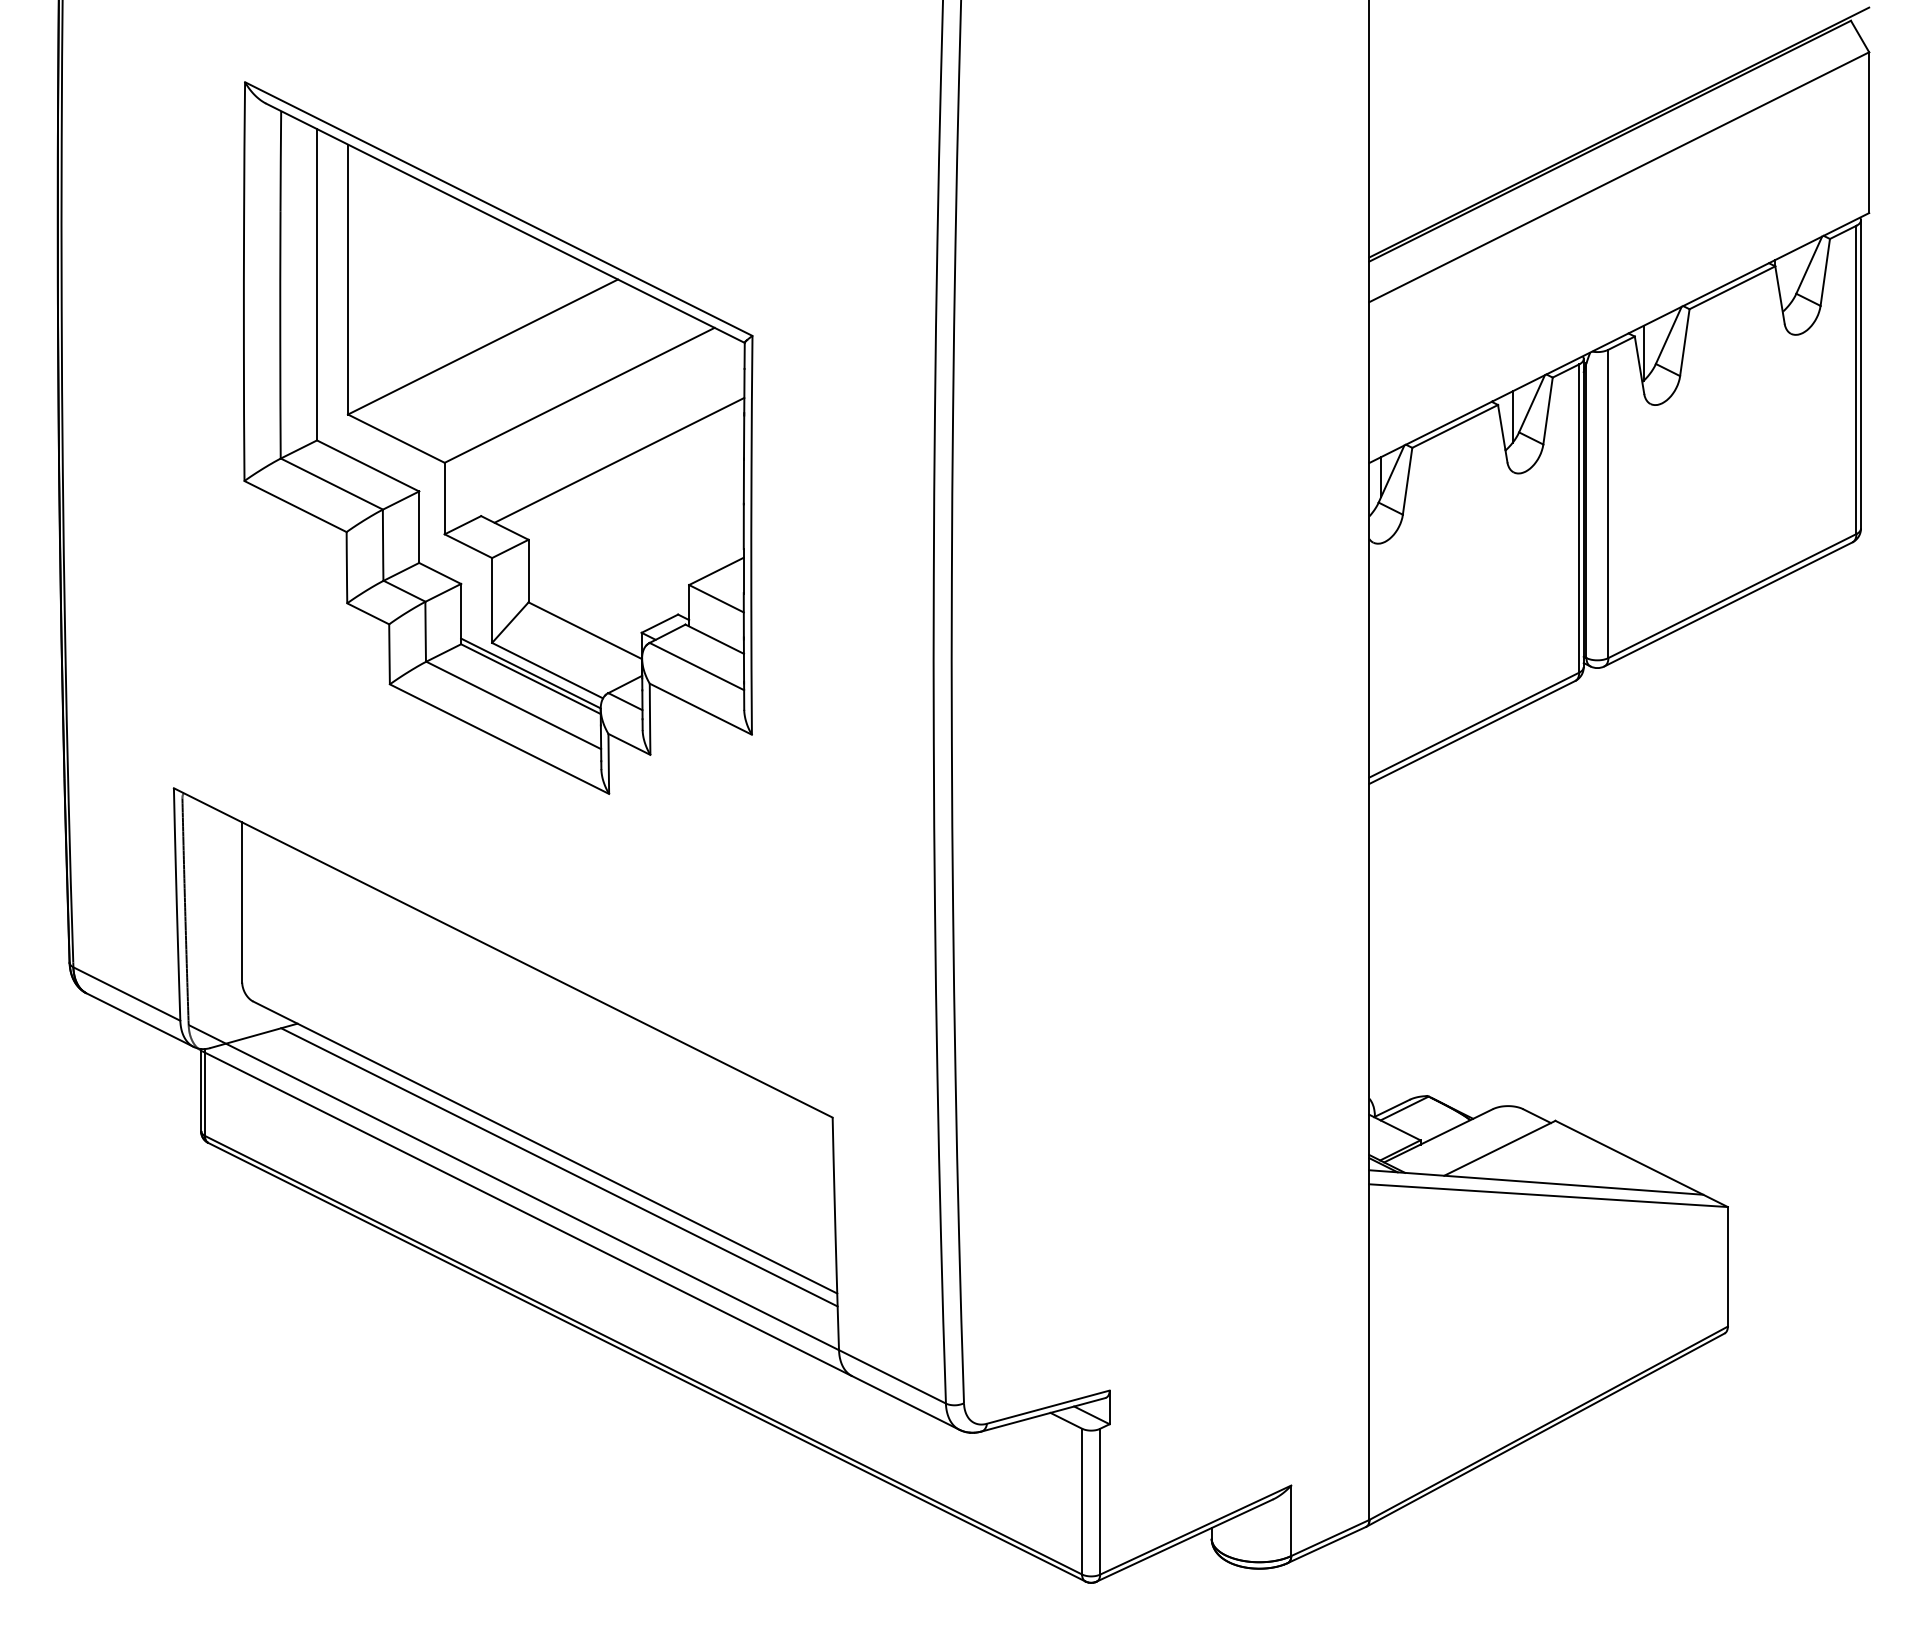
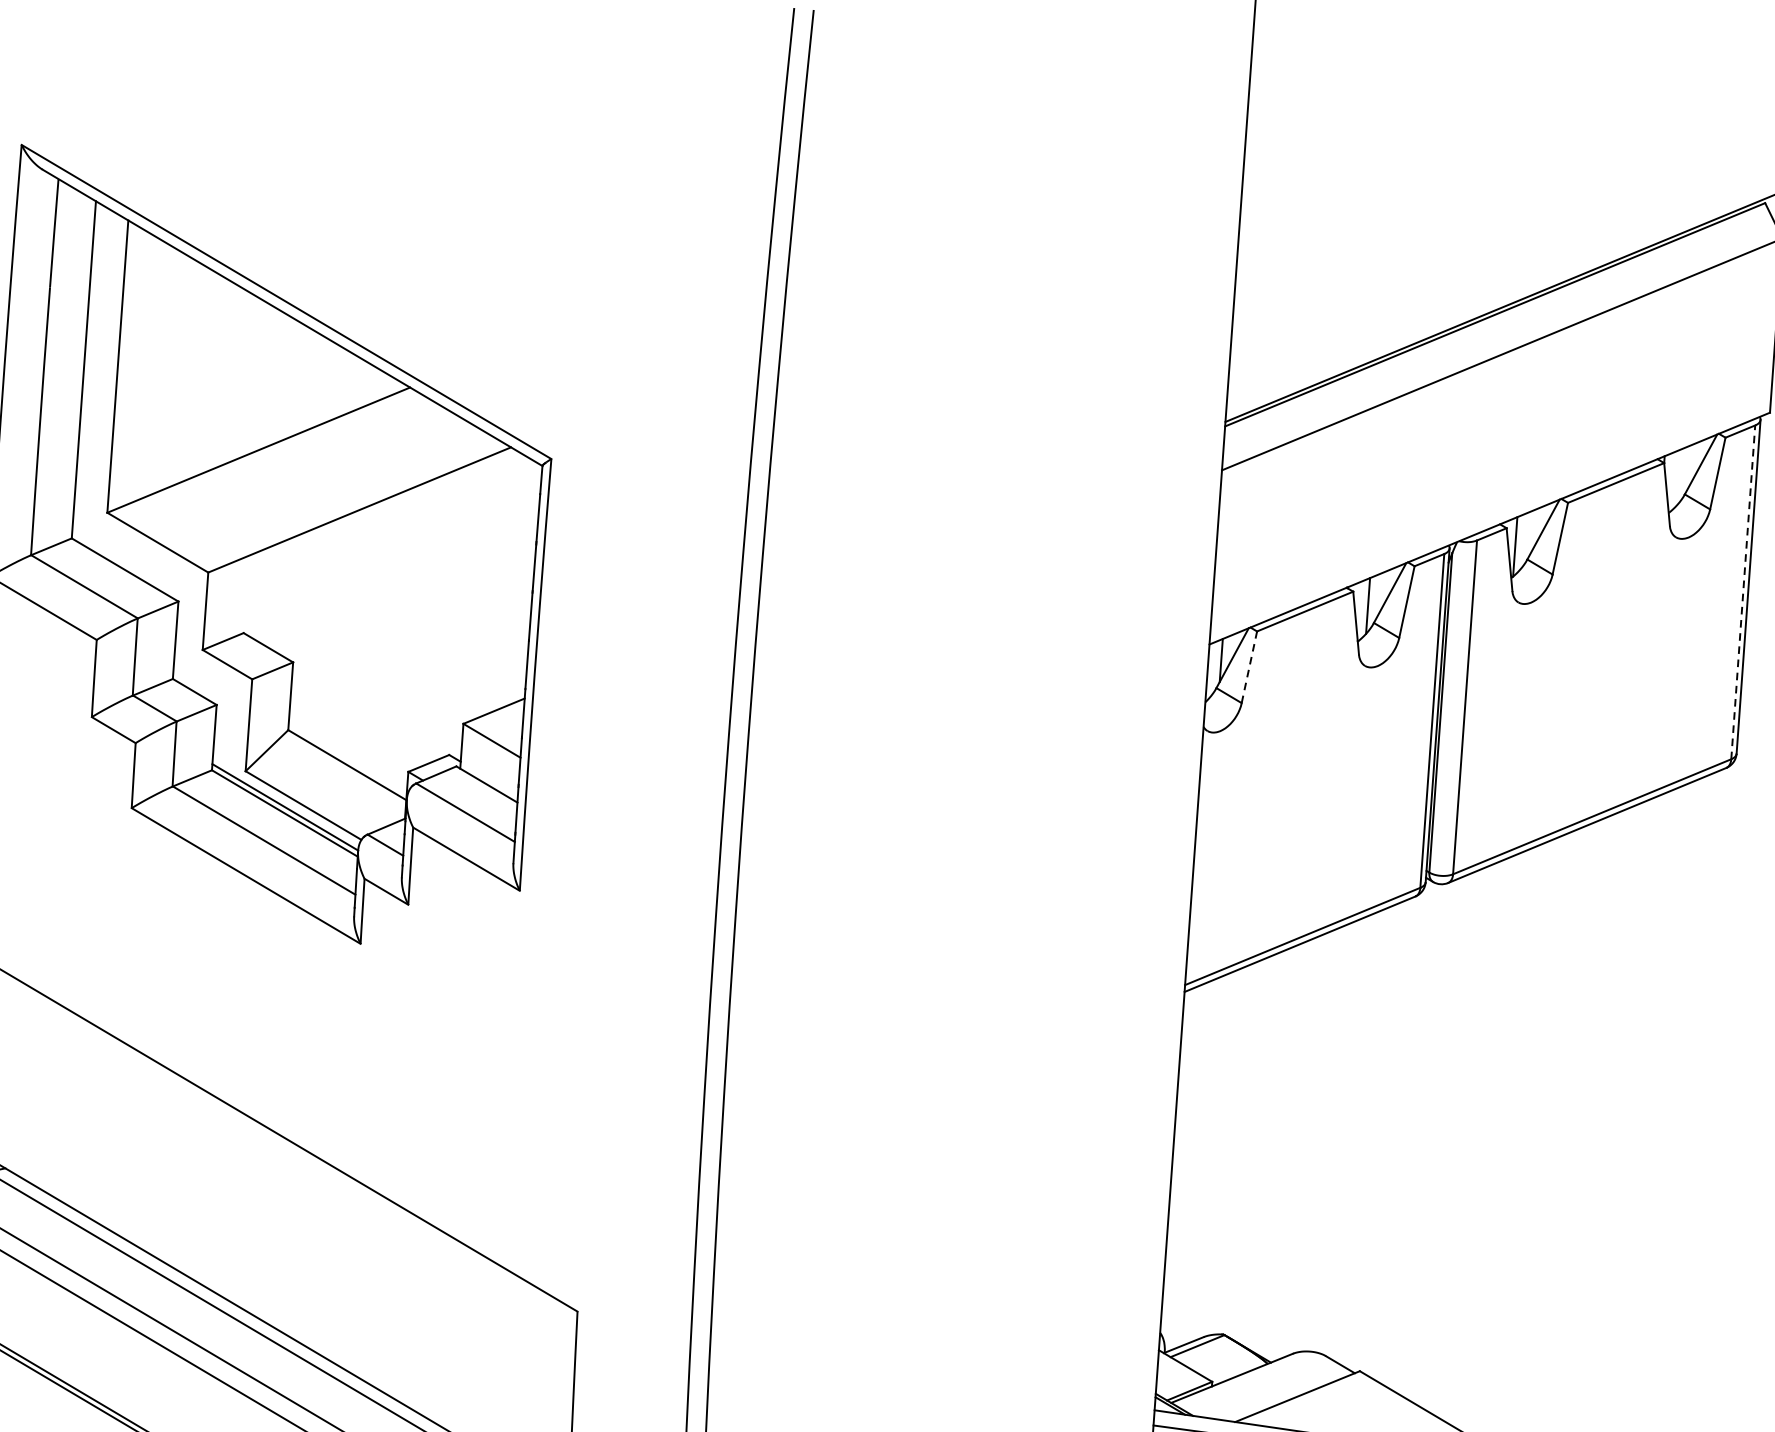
line: (1856, 379) -> (1743, 591), solid -> dashed
line: (619, 459) -> (397, 582), removed
line: (1407, 481) -> (1249, 667), solid -> dashed

